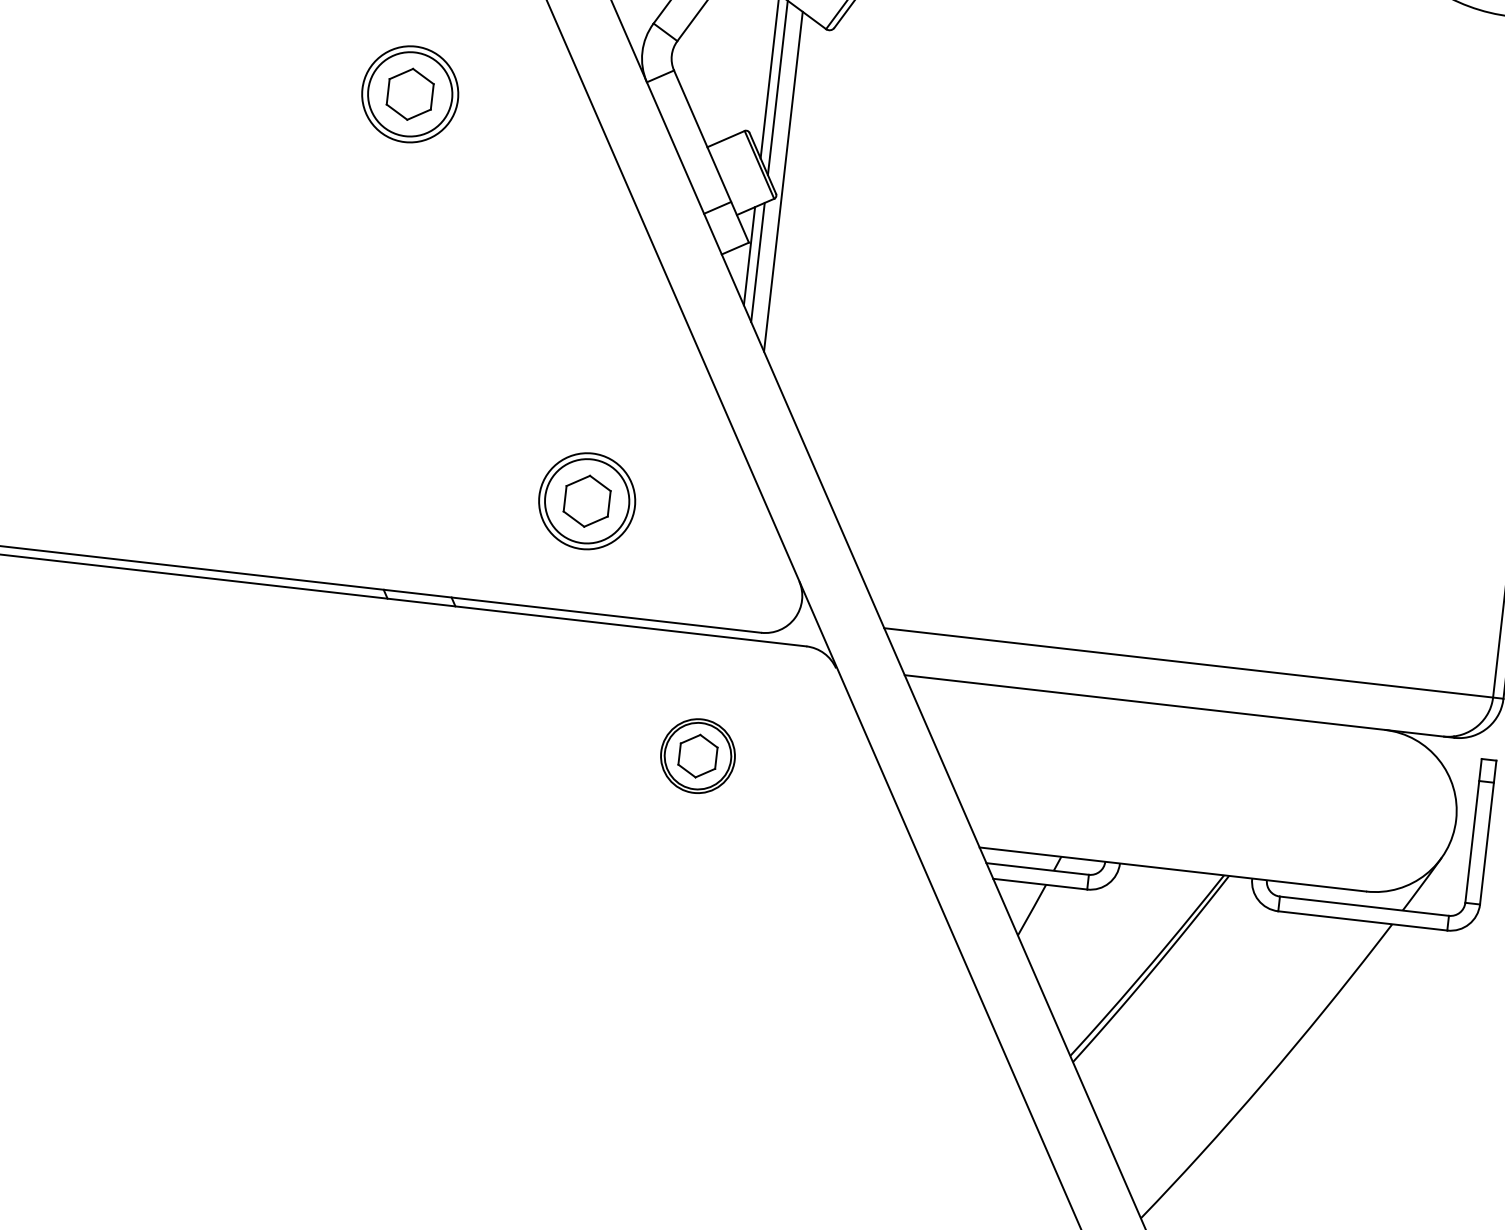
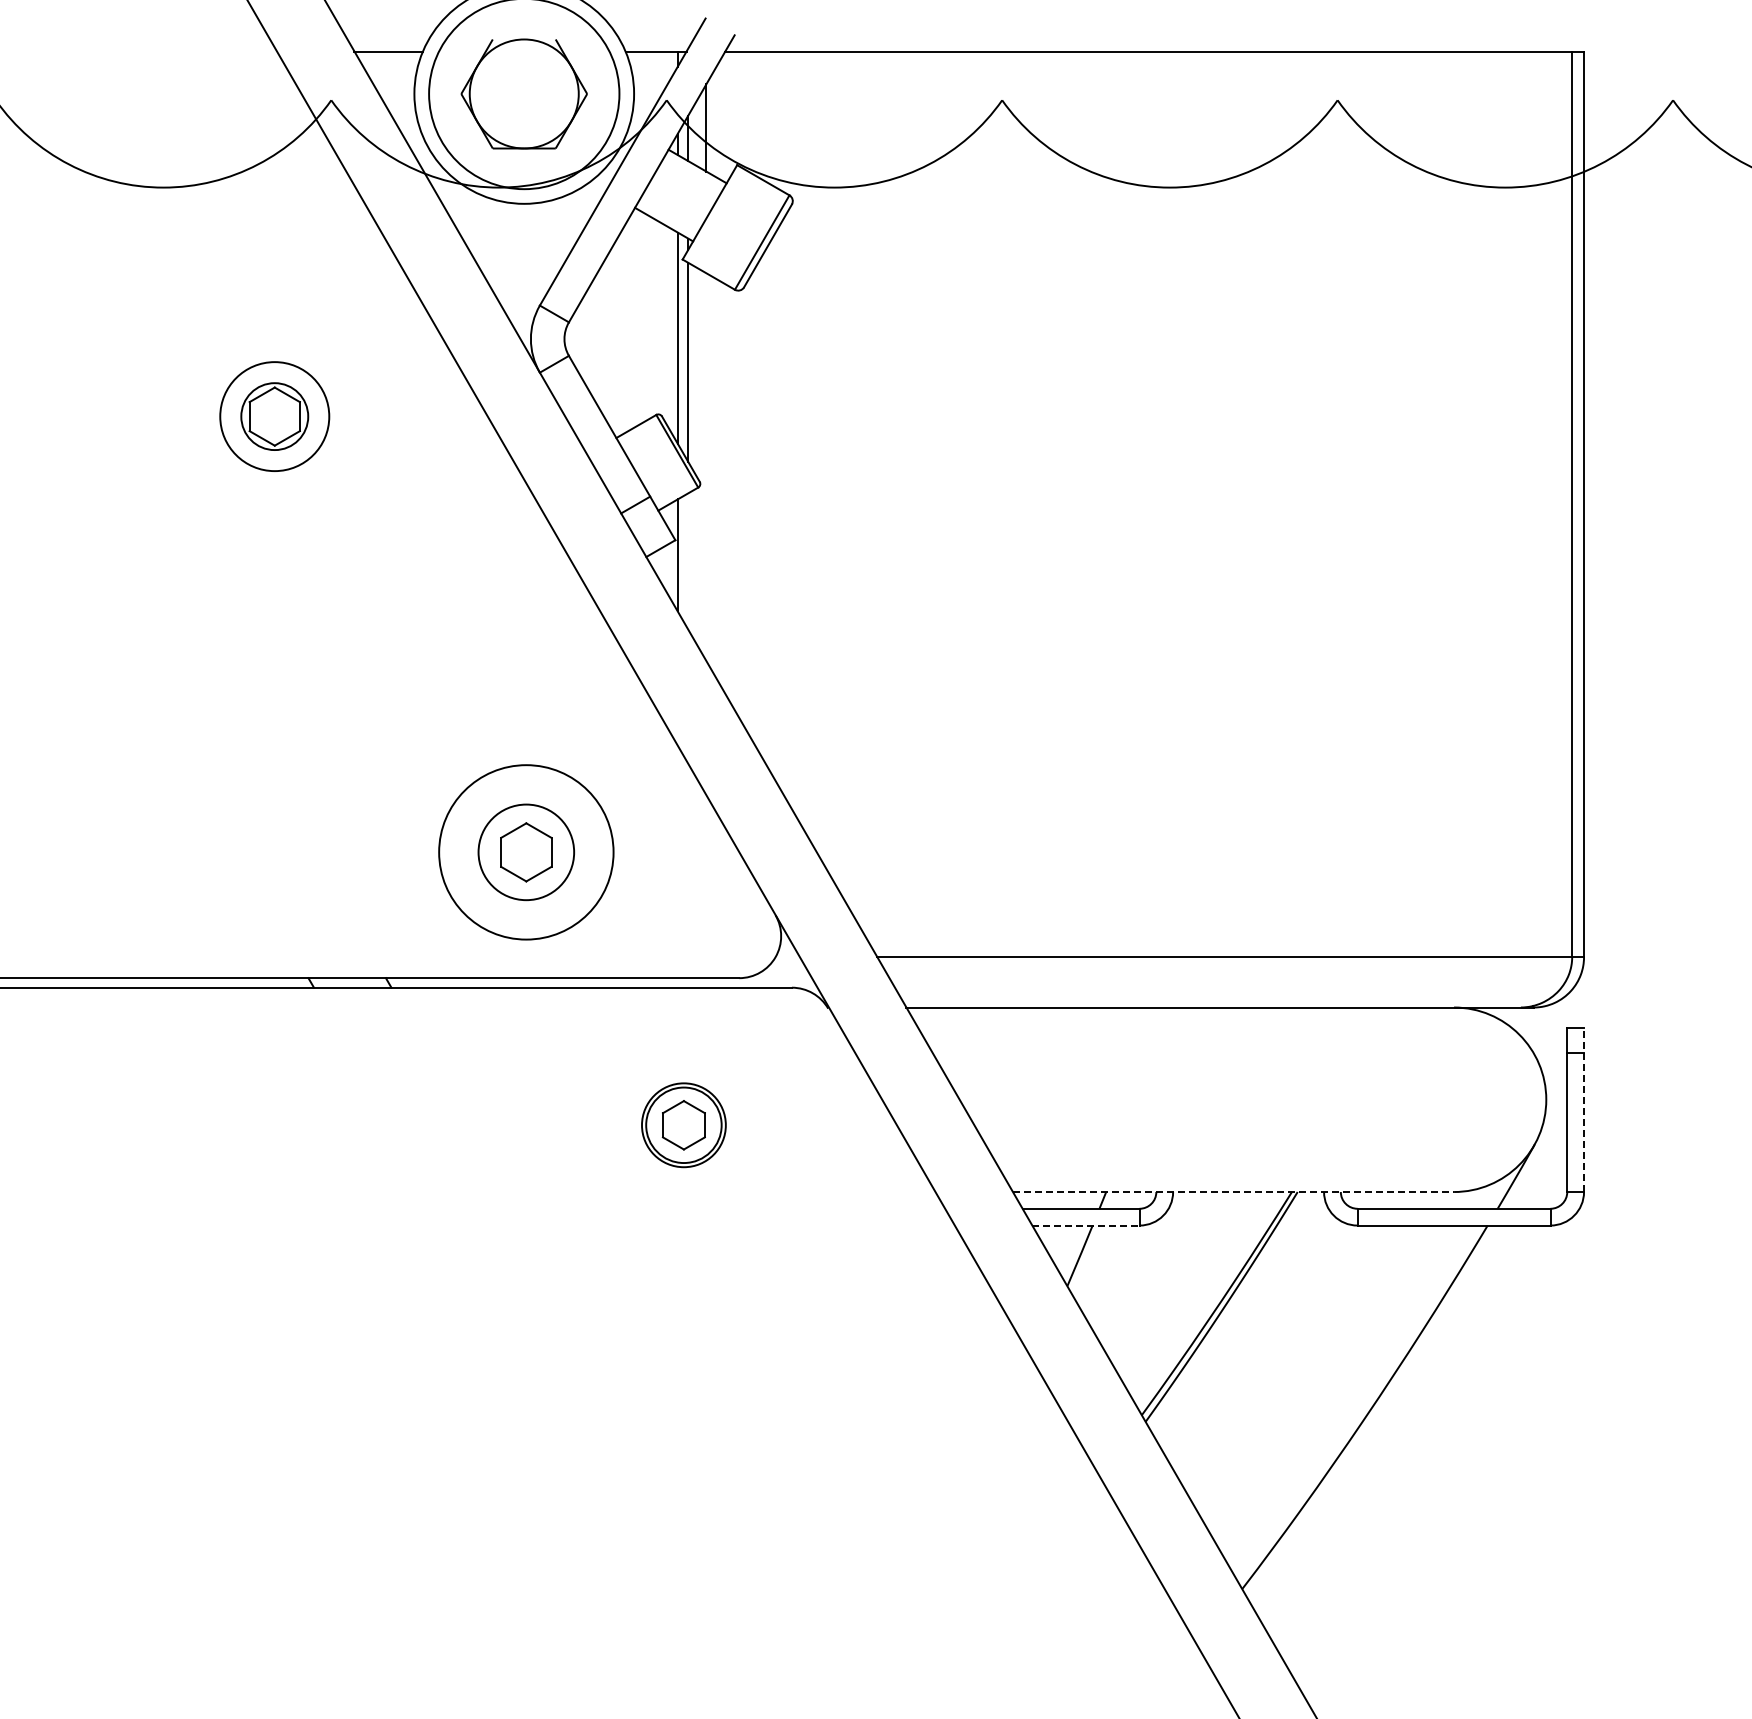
circle: (410, 94) -> (274, 416), size x0.7
line: (783, 182) -> (706, 467), removed
line: (758, 262) -> (688, 561), removed
circle: (586, 500) -> (525, 851), size x1.6
line: (1488, 832) -> (1584, 1109), solid -> dashed
line: (1172, 869) -> (1233, 1192), solid -> dashed
line: (1039, 884) -> (1085, 1225), solid -> dashed

